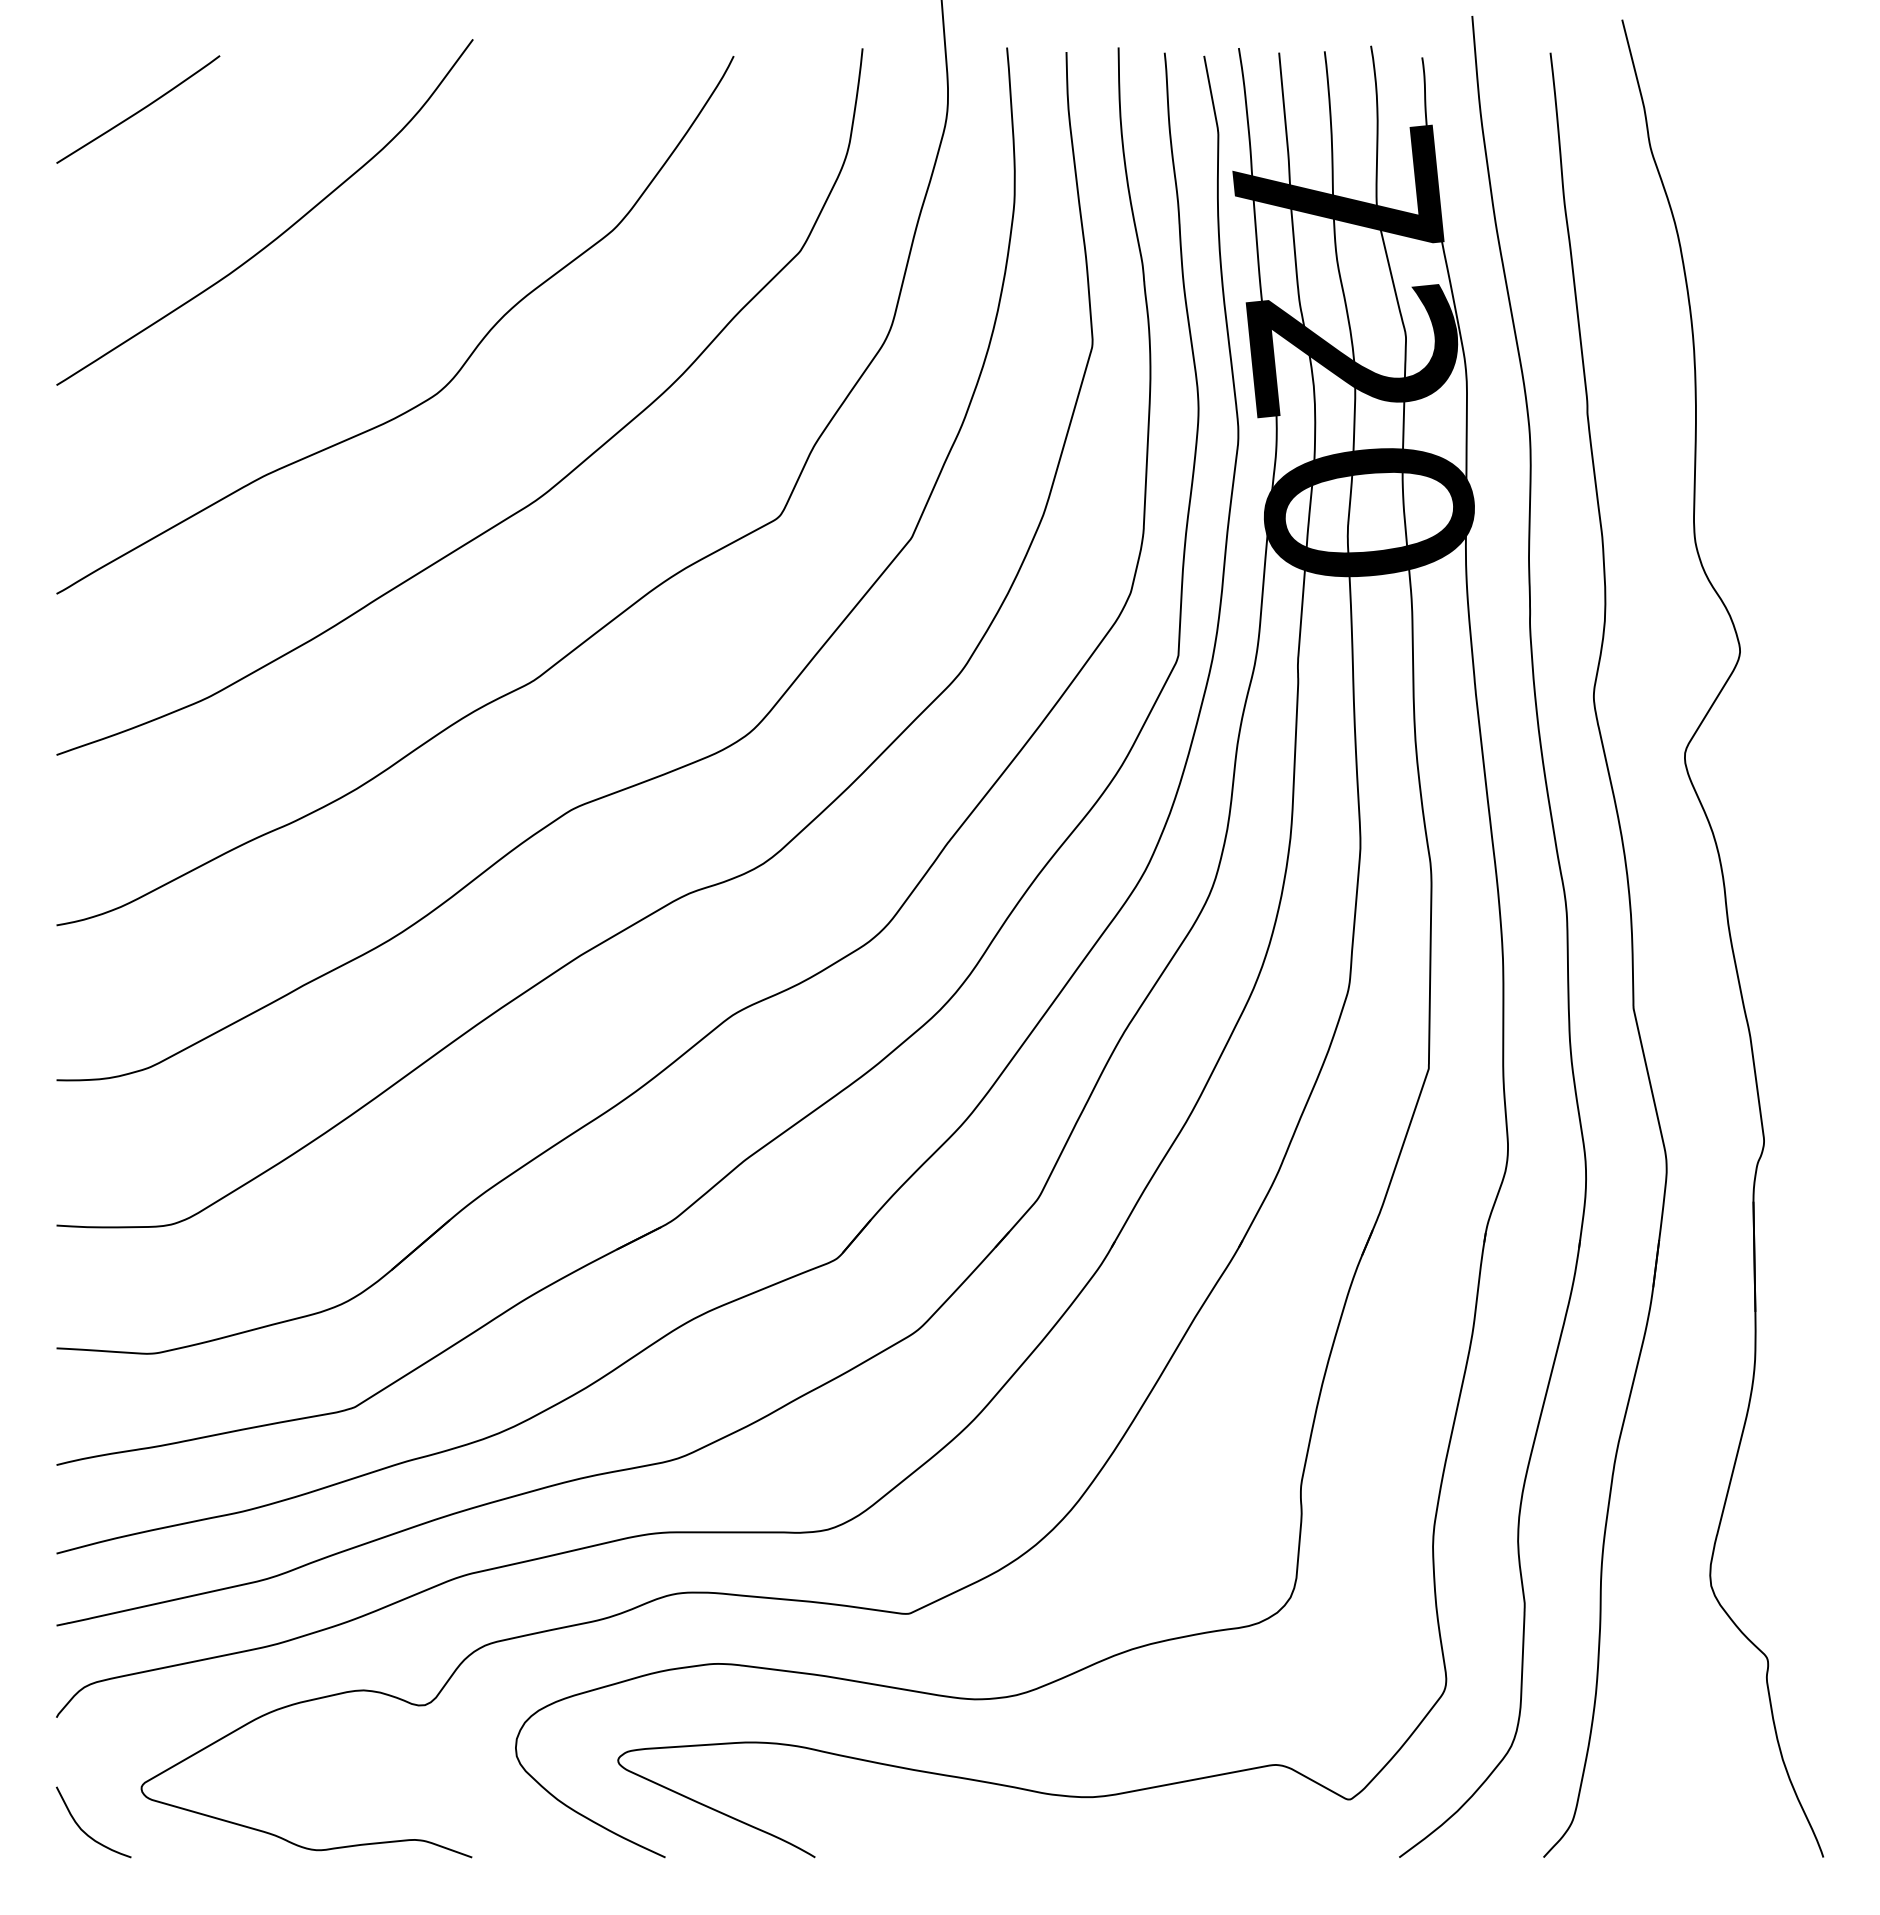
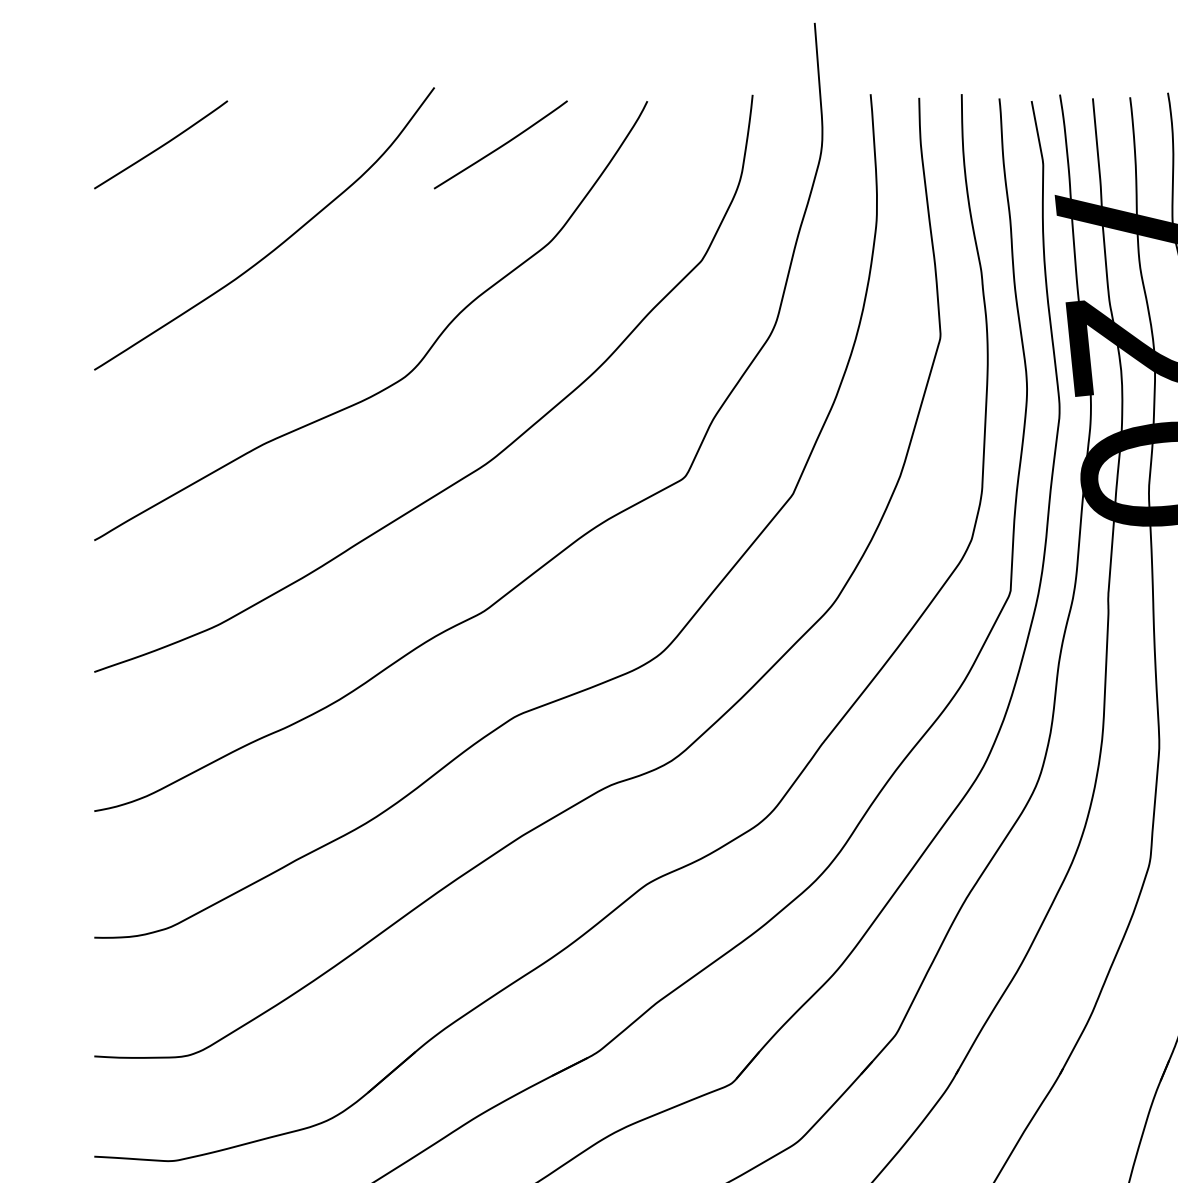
curve: (554, 110) -> (501, 145), added

